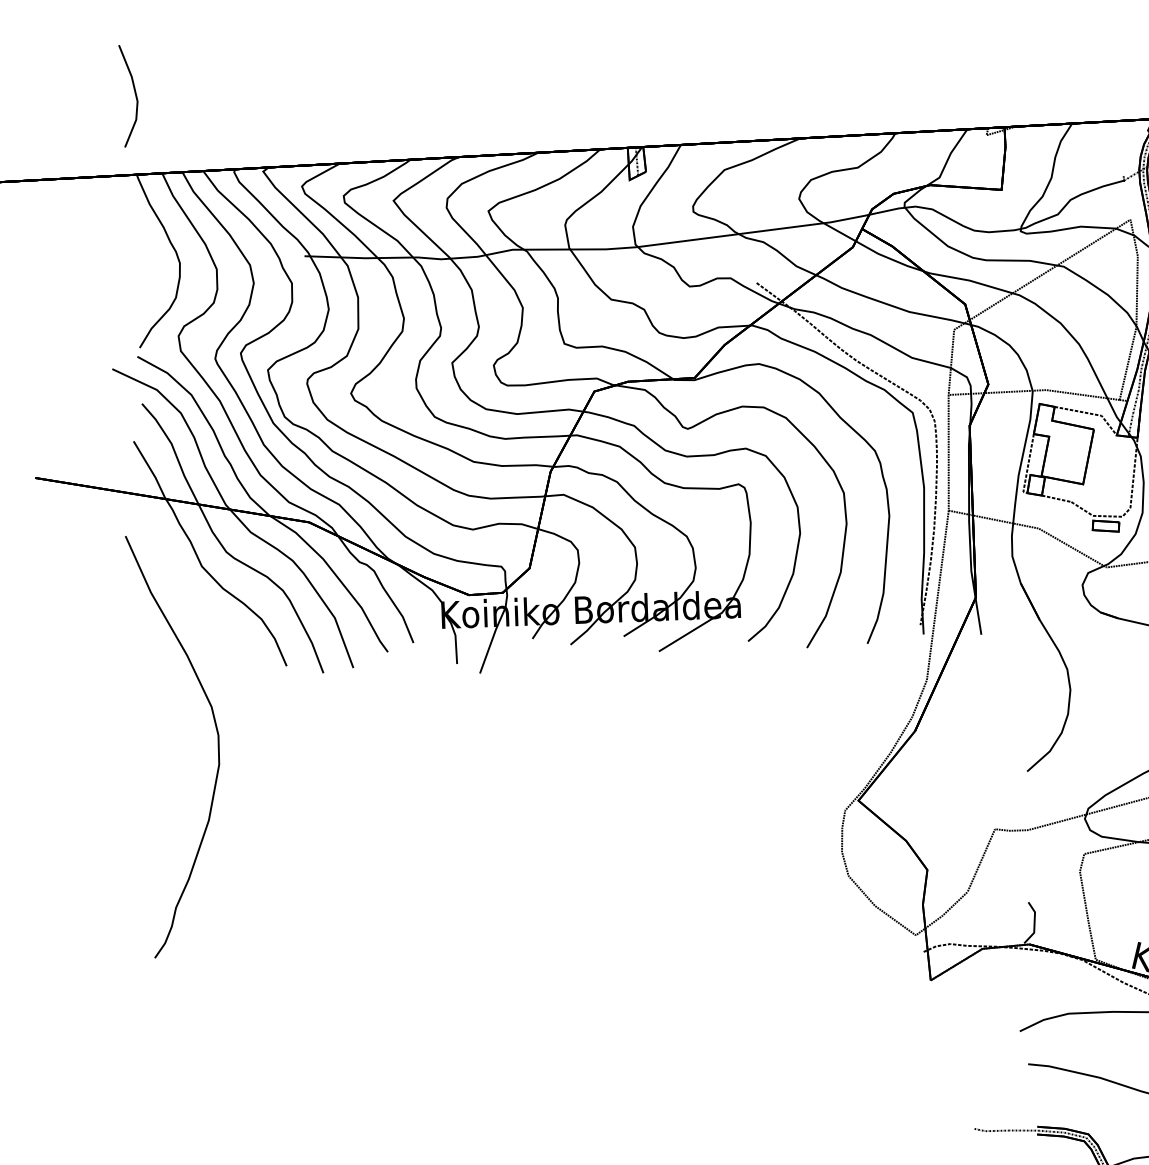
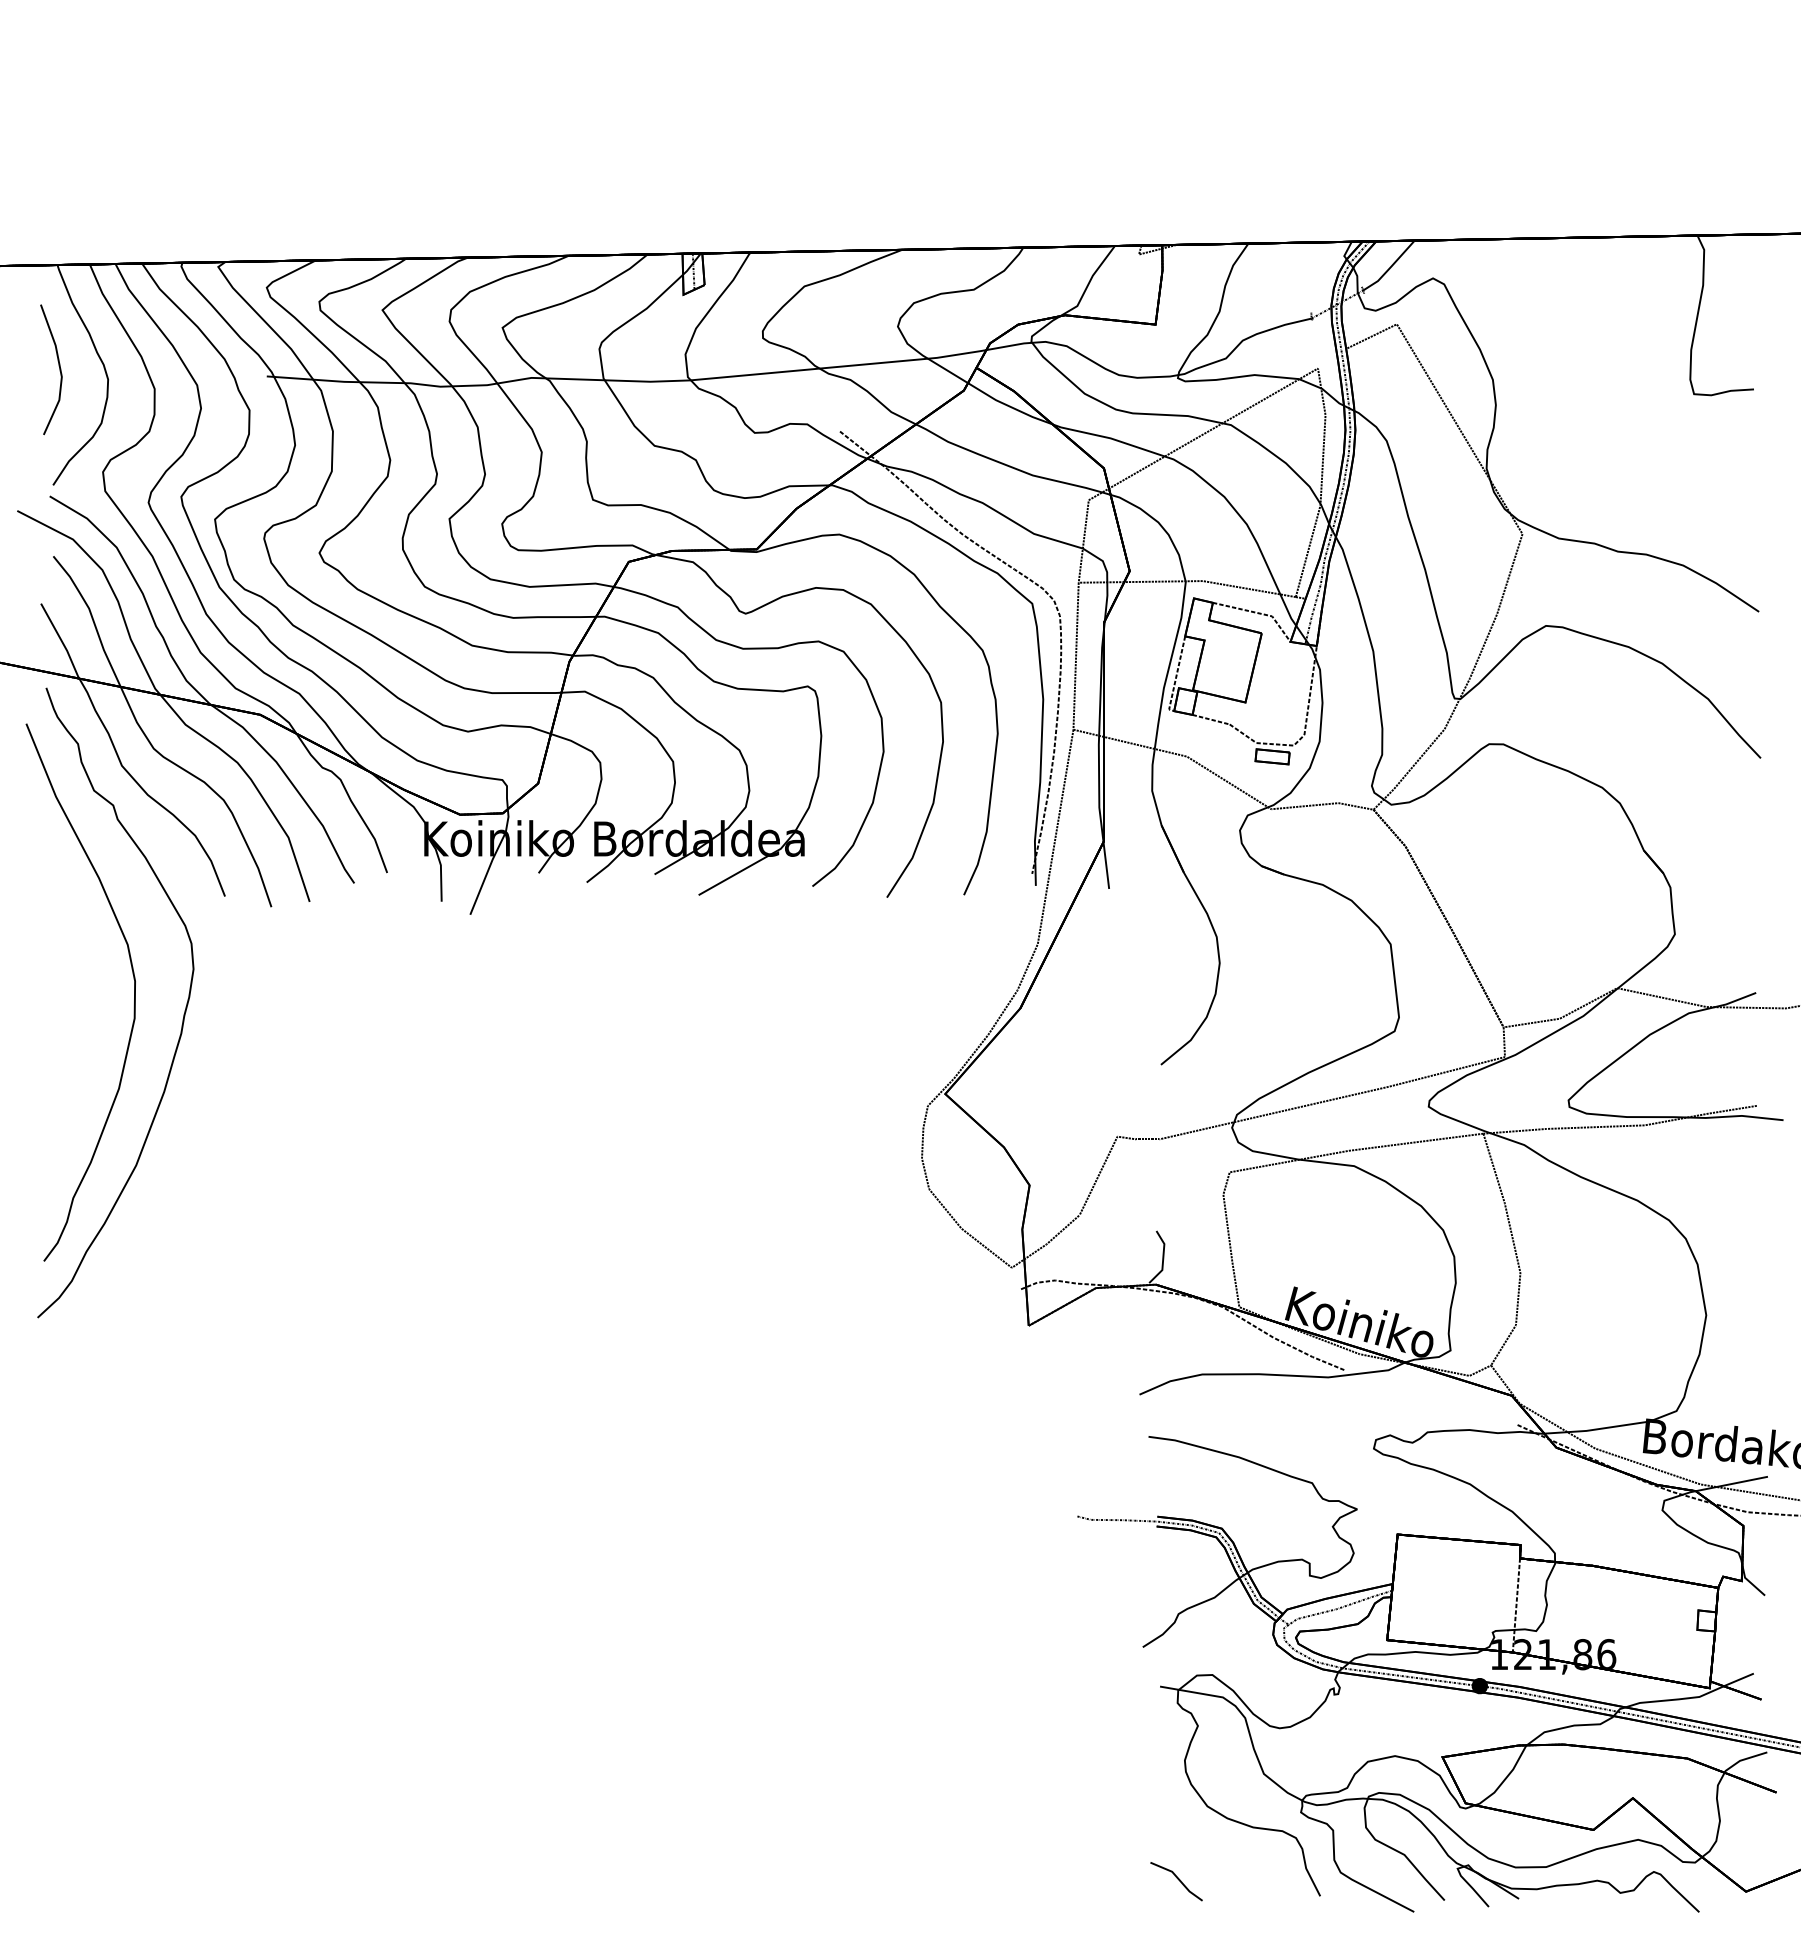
line: (134, 93) -> (58, 366), moved
part: (257, 760) -> (183, 1014), added

